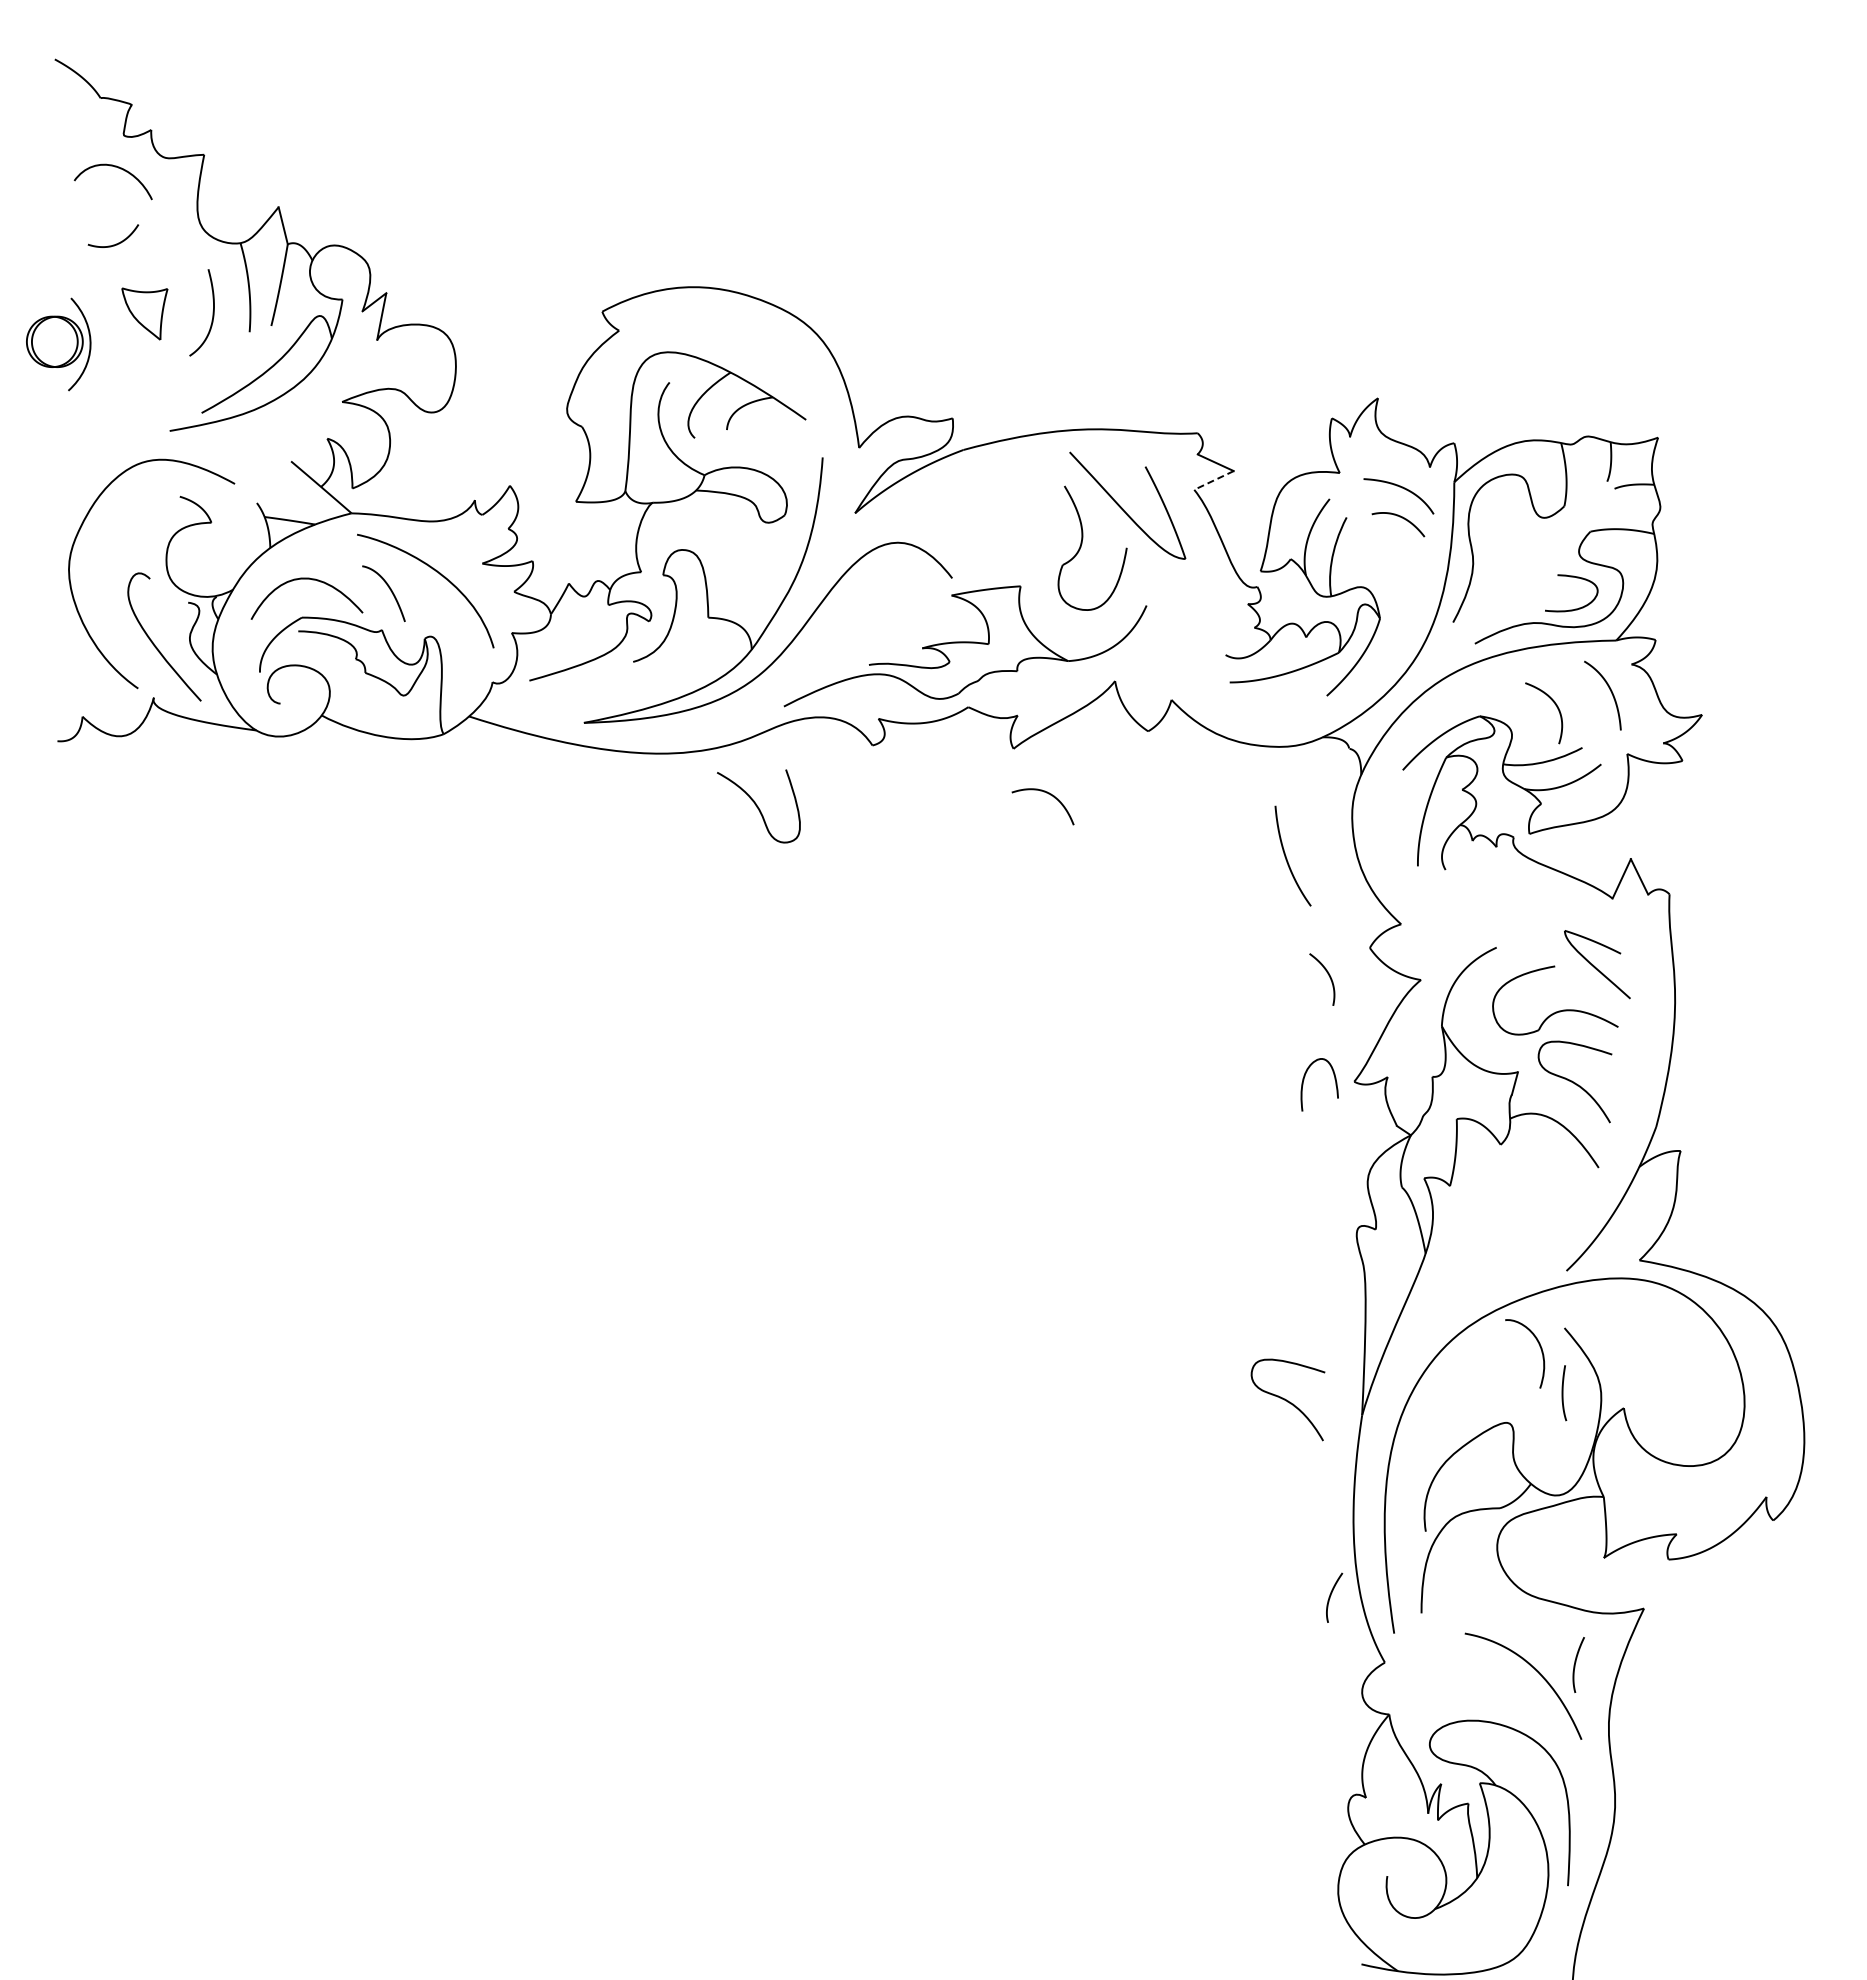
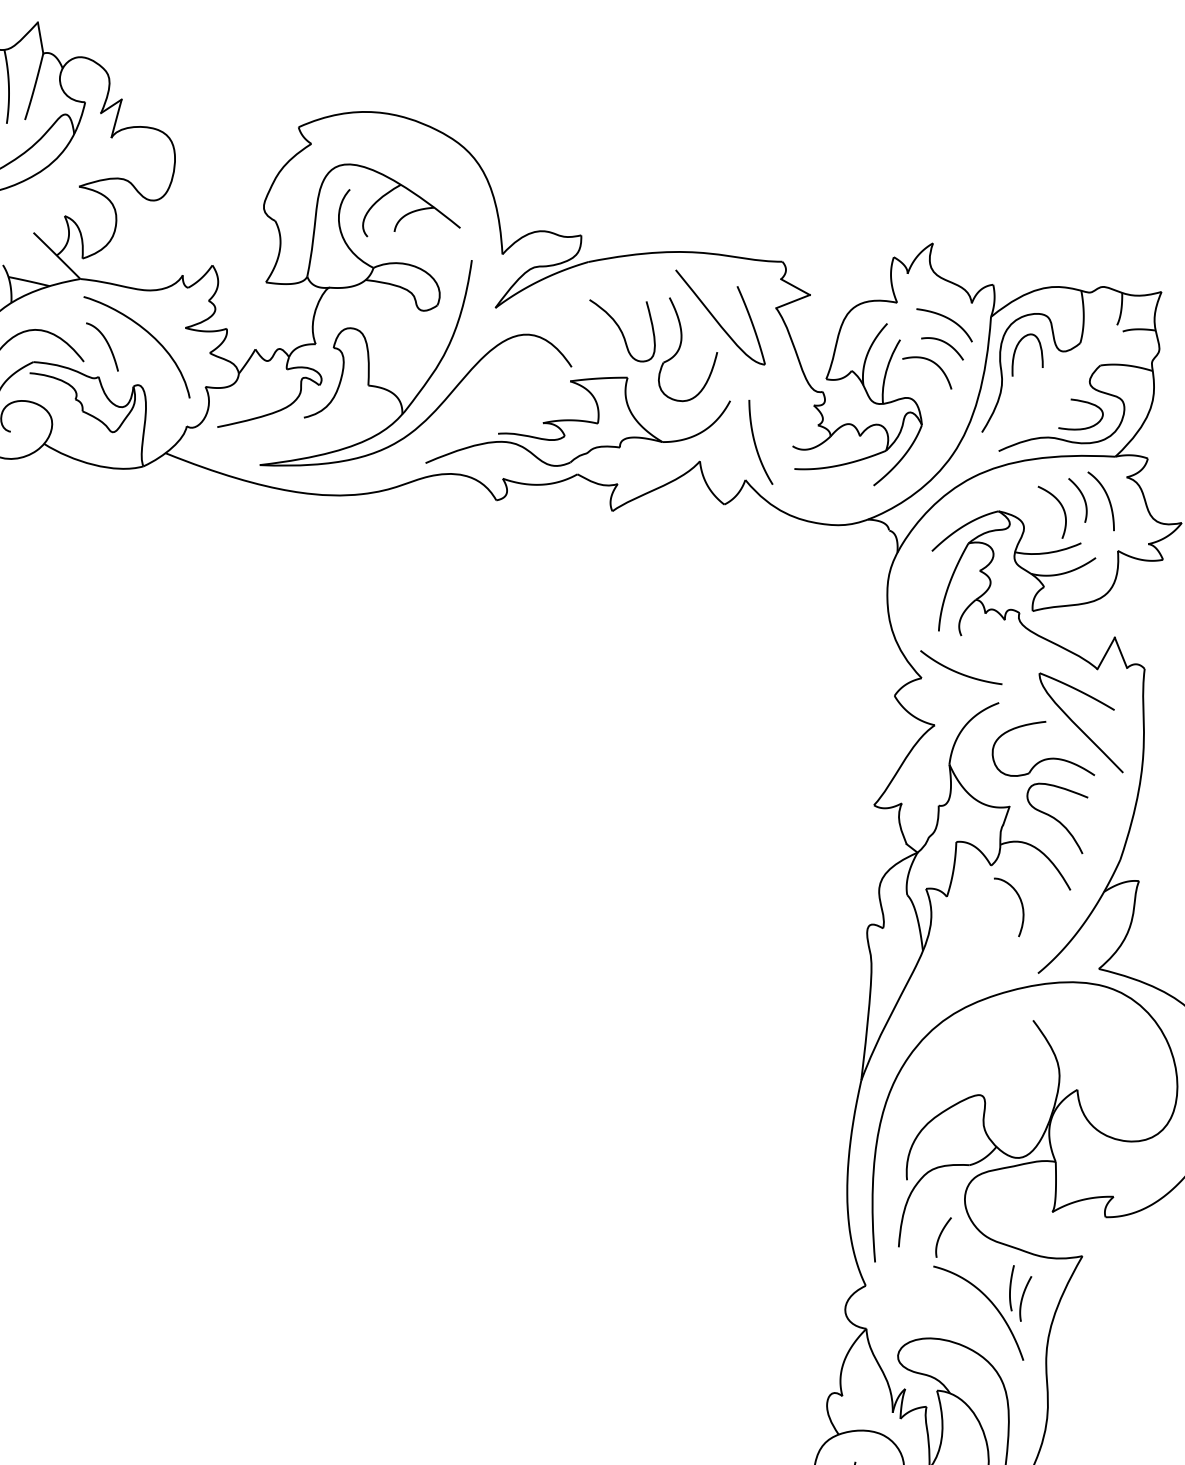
line: (1214, 480) -> (793, 301), dashed -> solid
curve: (1048, 794) -> (932, 362), moved
curve: (758, 806) -> (621, 330), moved
curve: (1287, 858) -> (756, 443), moved
curve: (1447, 914) -> (960, 672), added
part: (1597, 964) -> (1081, 722), size x1.67
curve: (1327, 974) -> (1082, 496), moved
curve: (1304, 1080) -> (1016, 351), moved
curve: (1540, 1349) -> (1021, 904), moved
curve: (1563, 1393) -> (1011, 1288), moved
curve: (1286, 1399) -> (799, 1063), removed
curve: (1331, 1595) -> (941, 1235), moved

